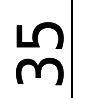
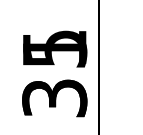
text: (39, 35) -> (54, 48), 35 -> 31

